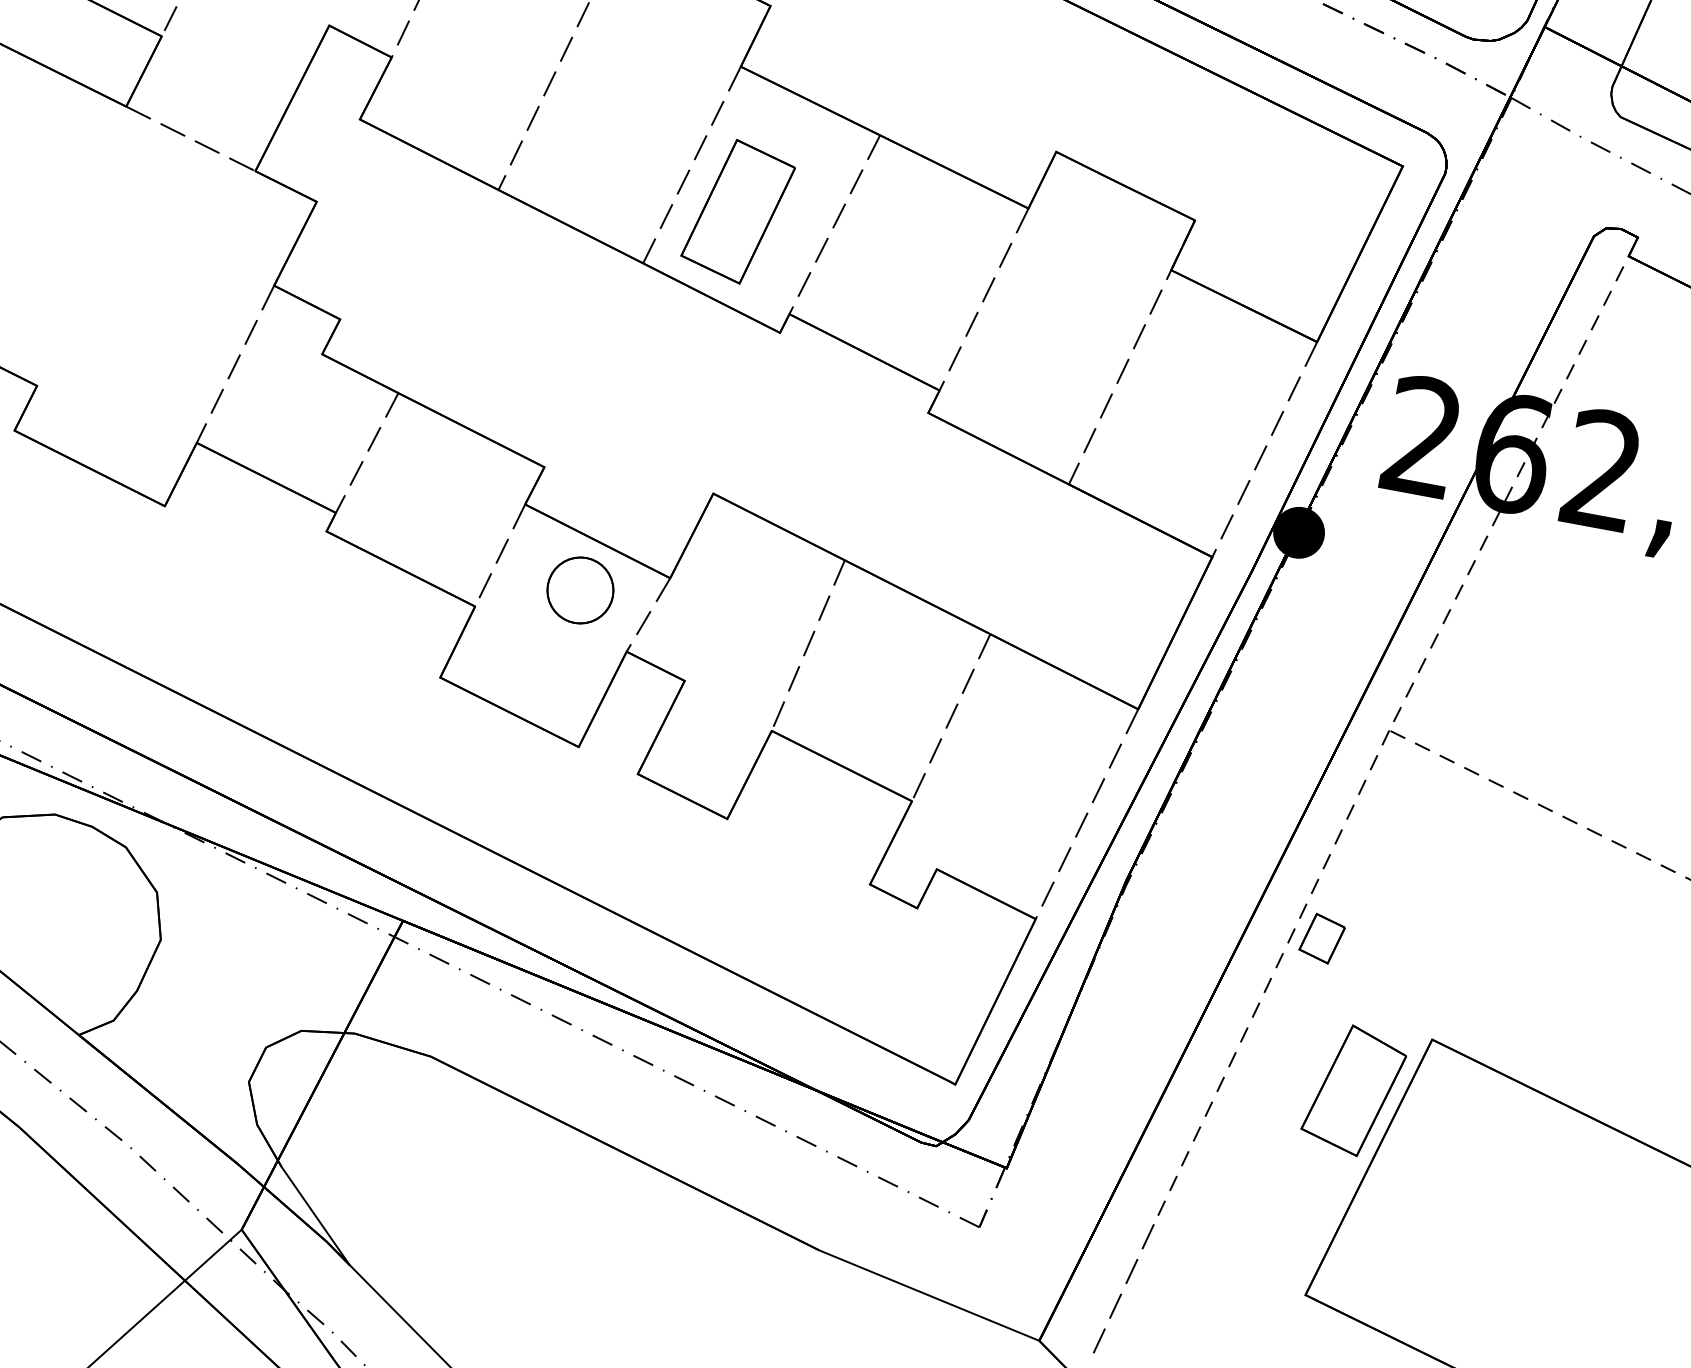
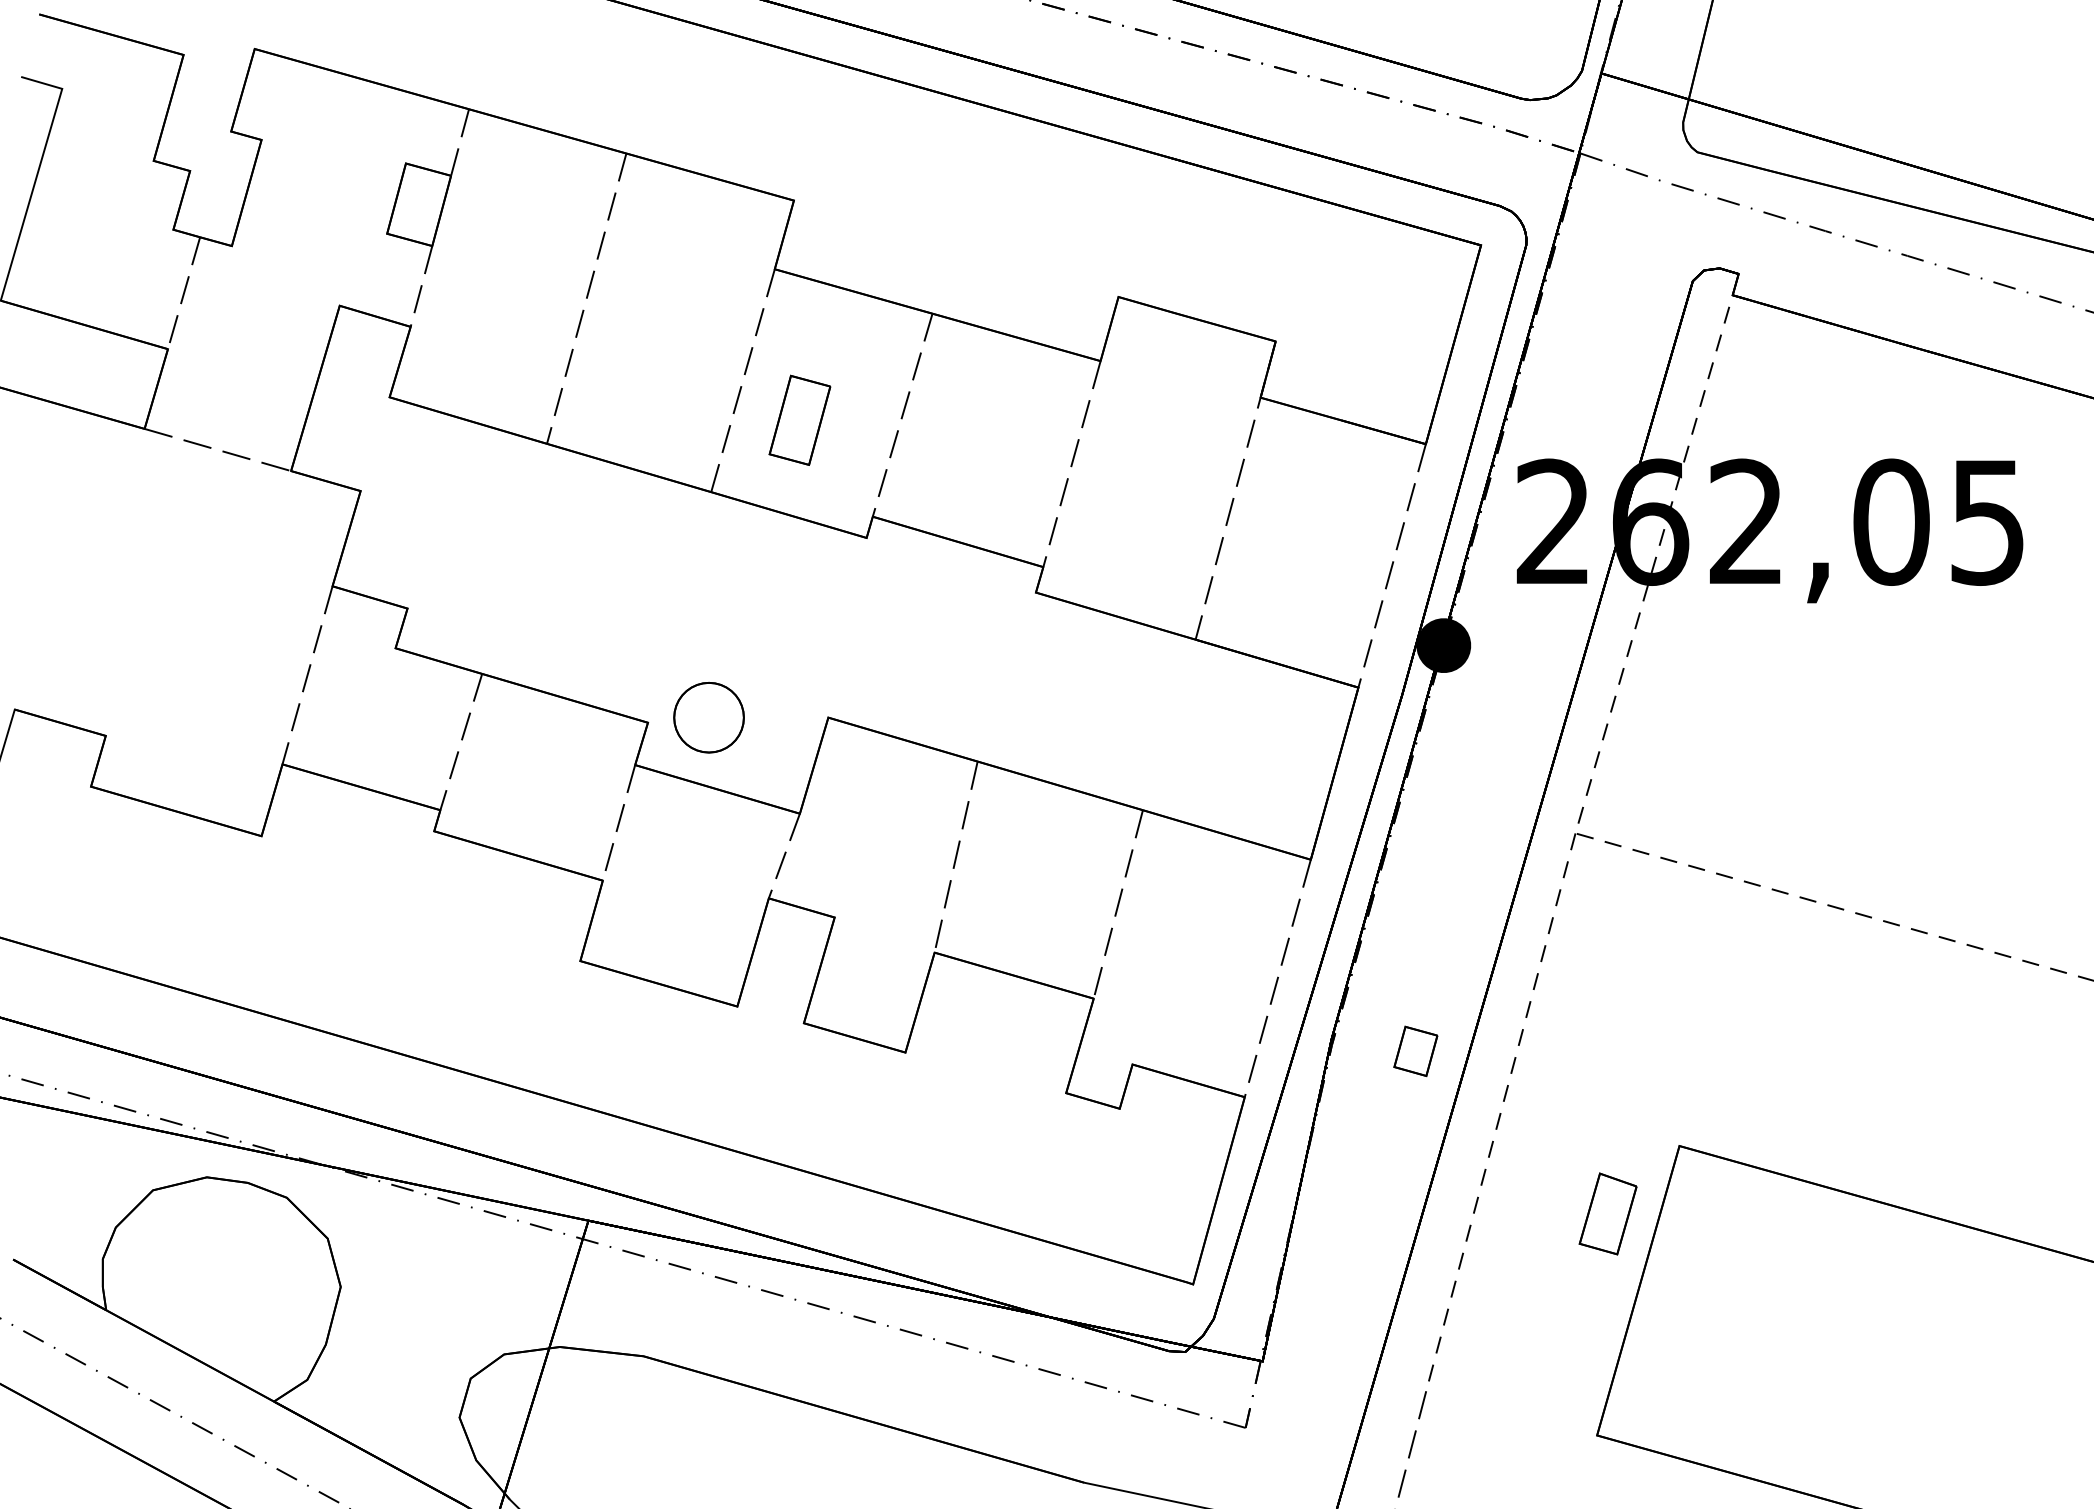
part: (737, 211) -> (799, 420), size x0.6
part: (579, 590) -> (708, 717), moved
part: (1321, 938) -> (1415, 1051), moved
part: (1353, 1090) -> (1607, 1213), size x0.6

